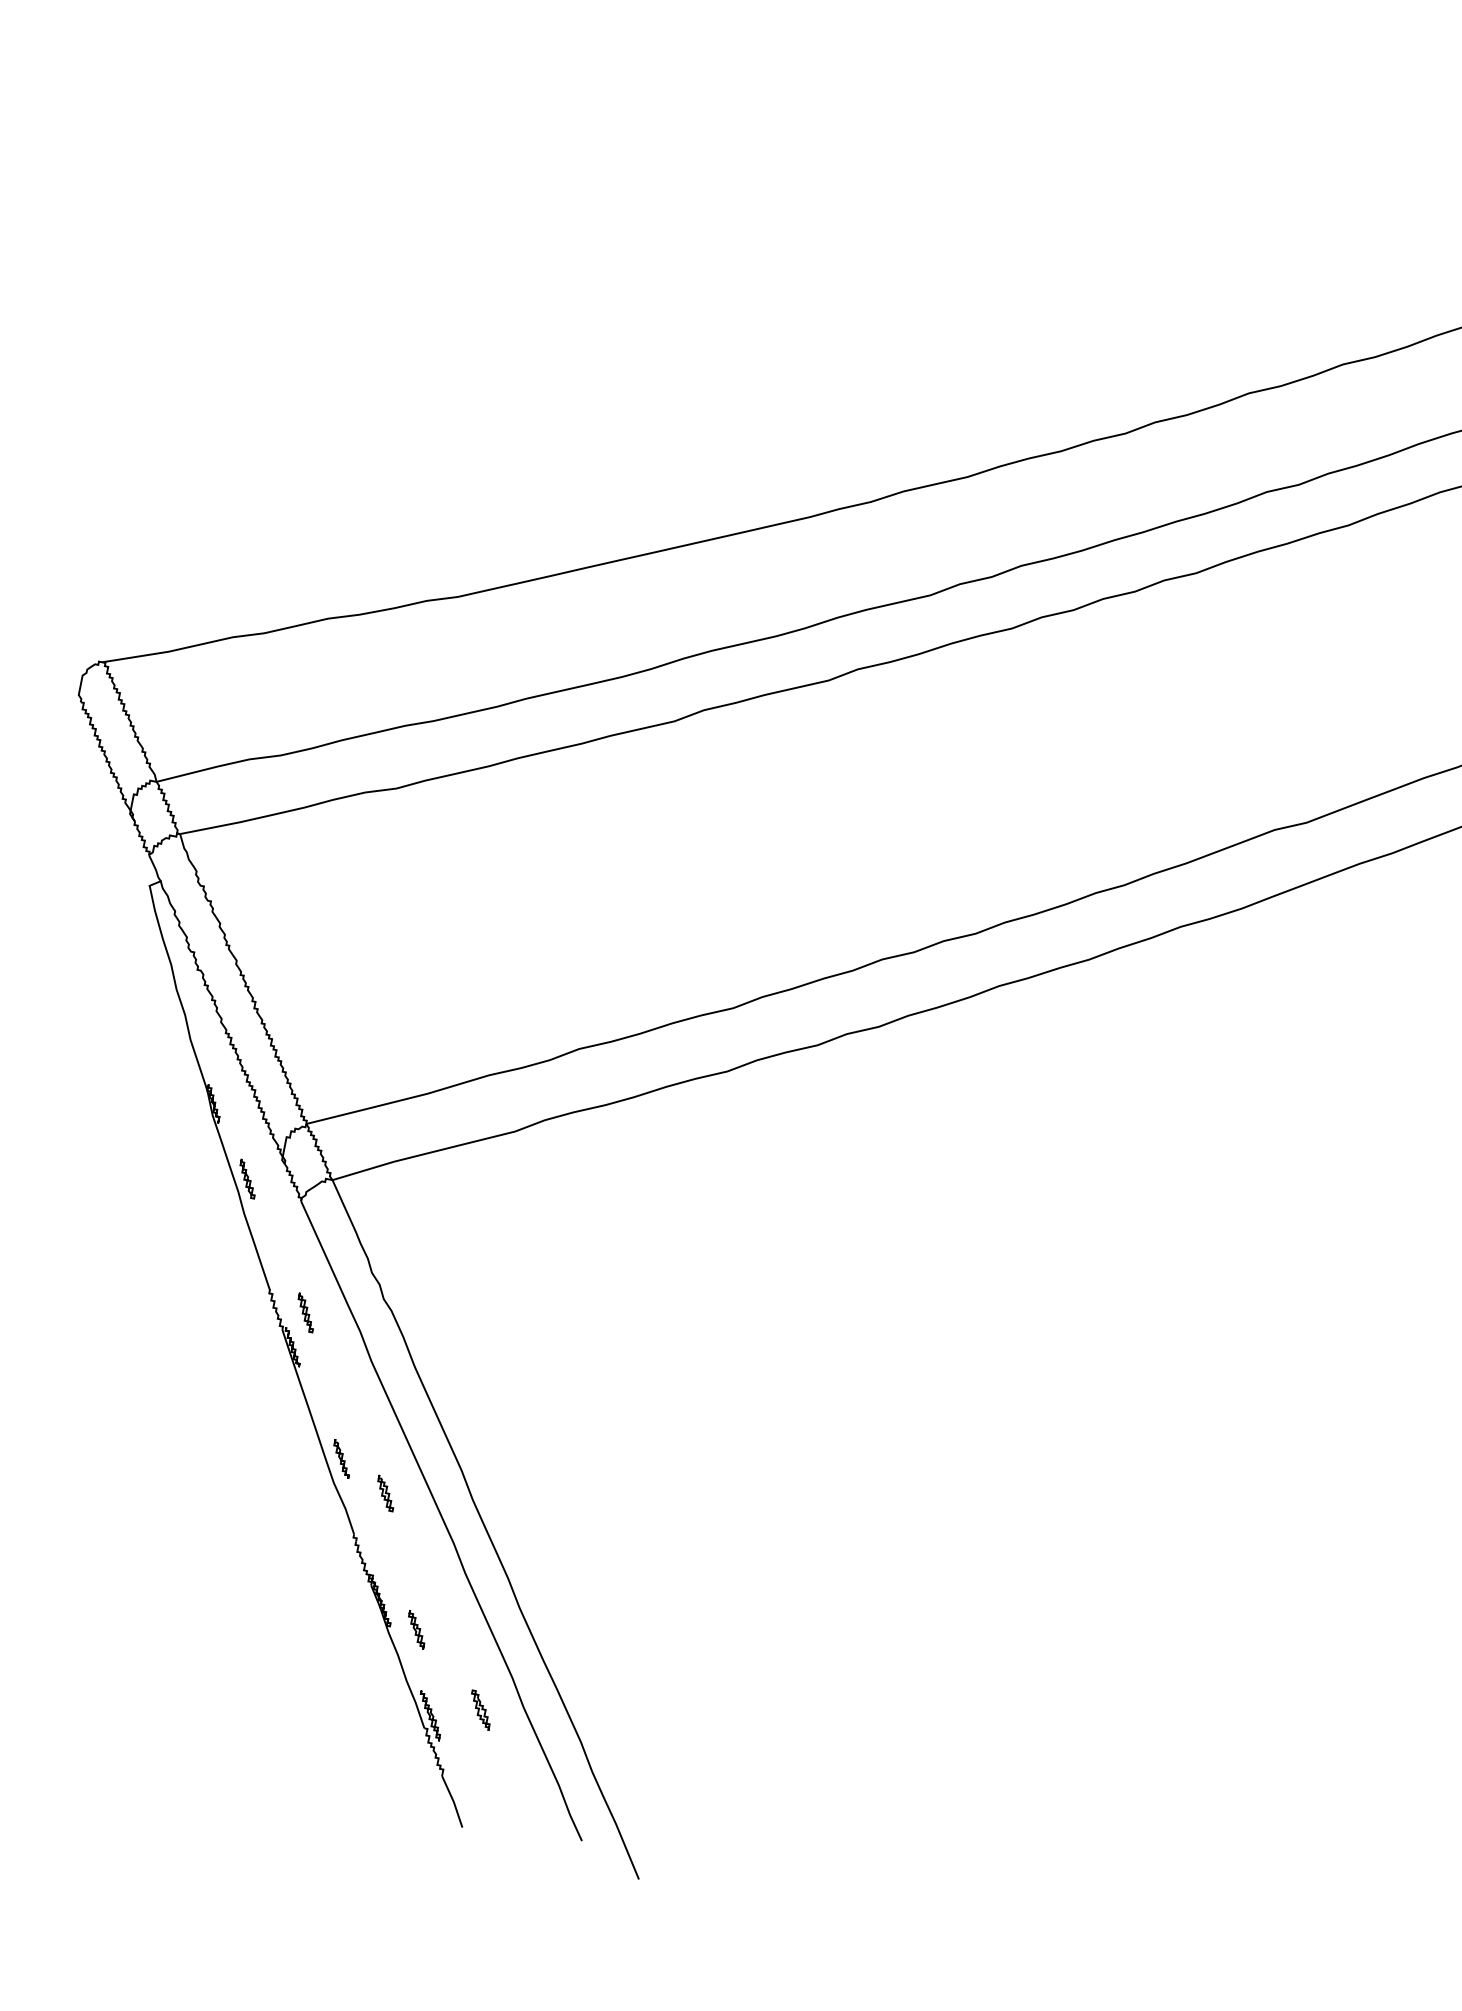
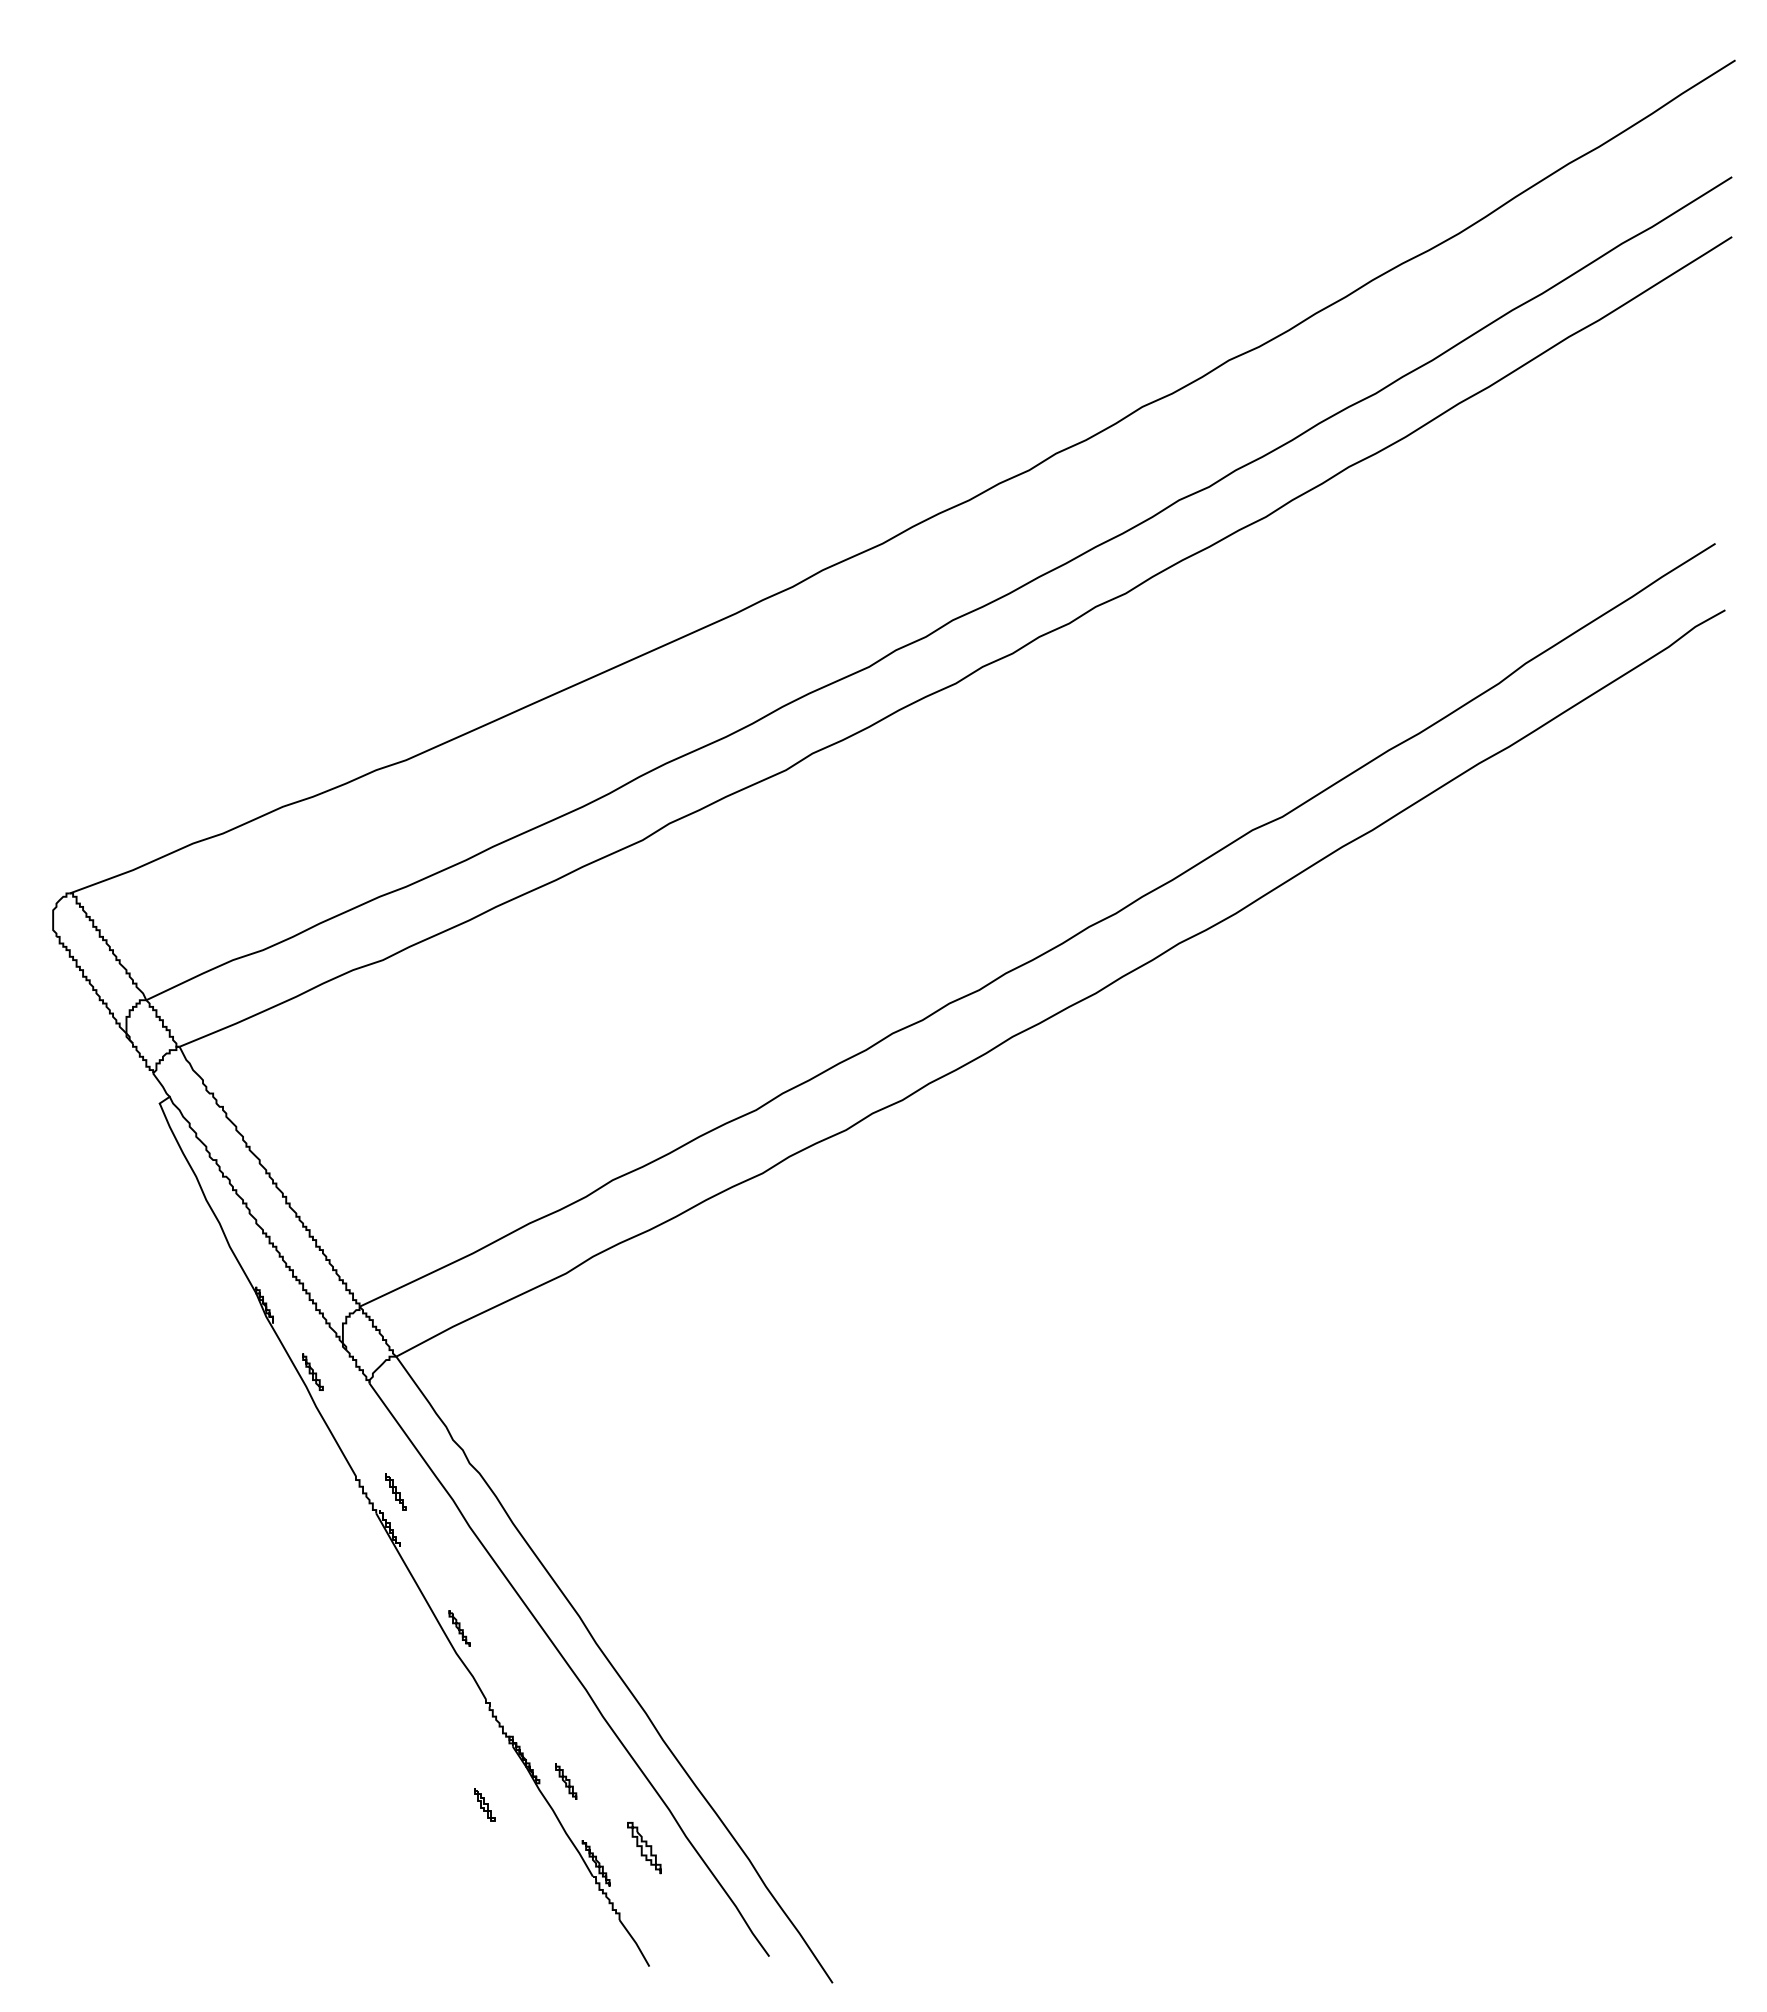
part: (385, 1493) -> (484, 1804), moved
part: (480, 1709) -> (644, 1847), size x1.4

